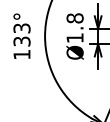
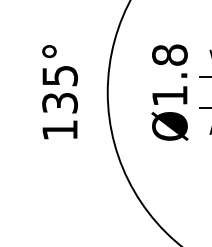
text: (21, 27) -> (58, 73), 133° -> 135°

